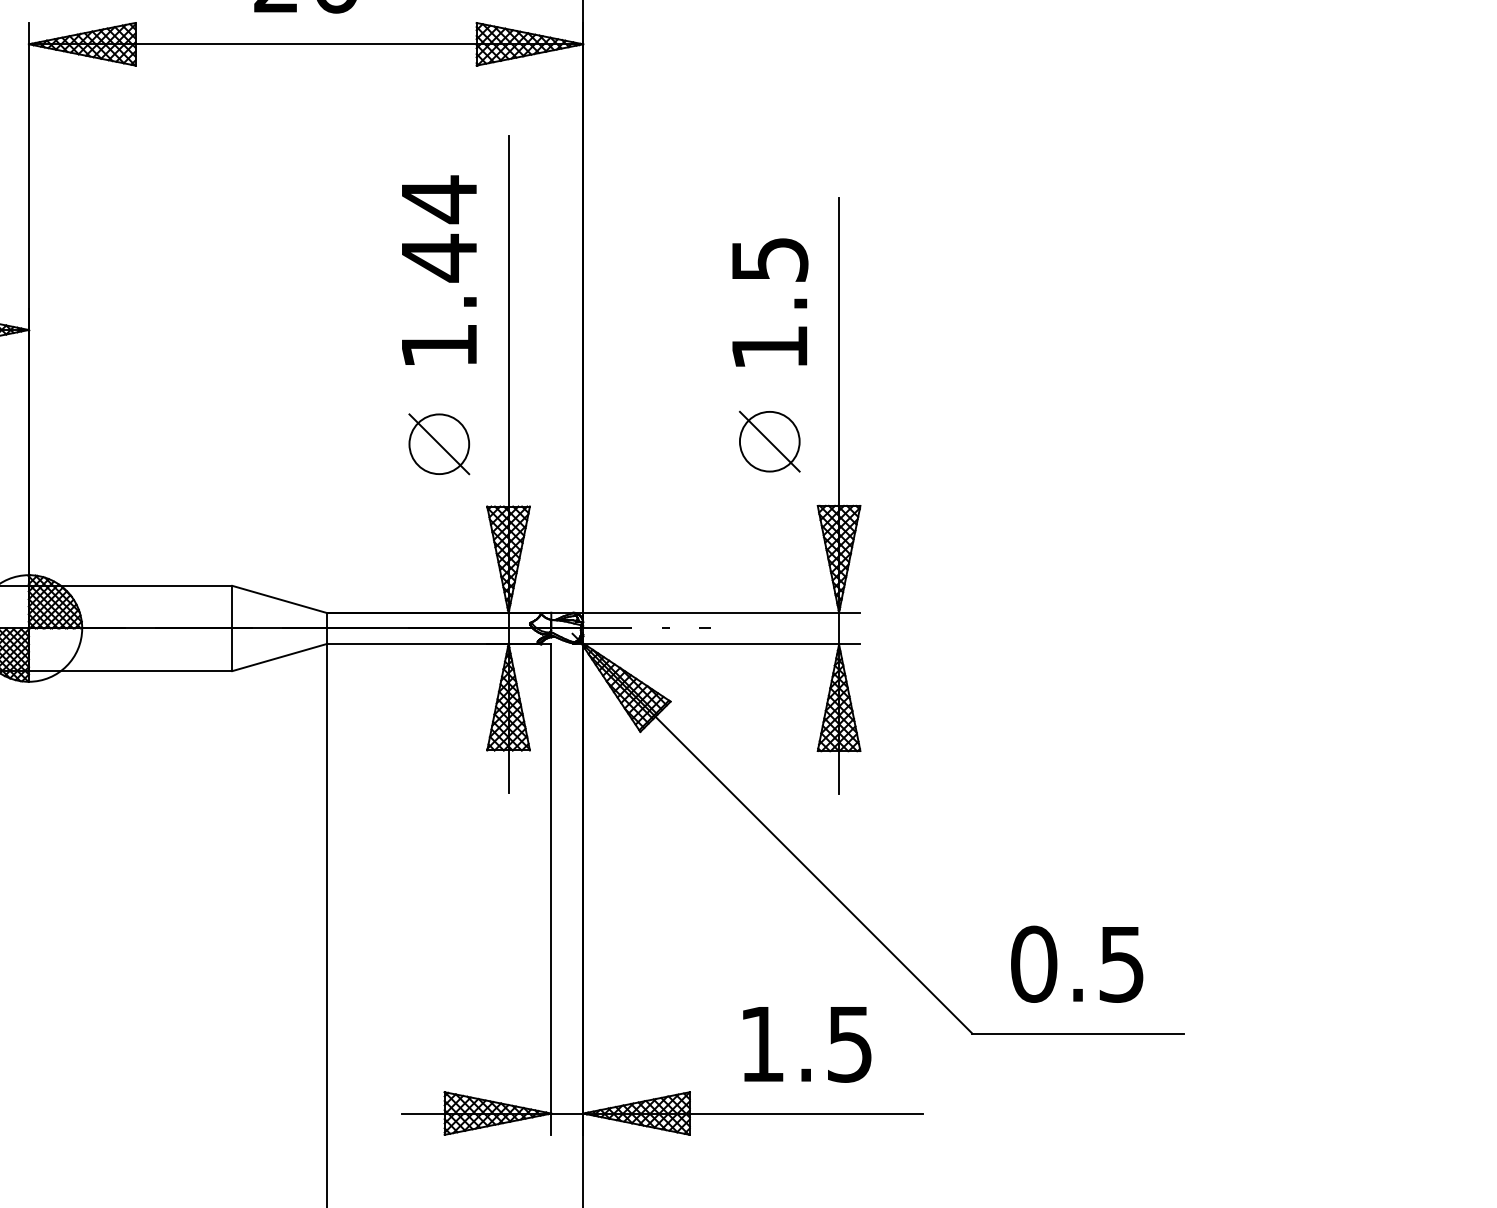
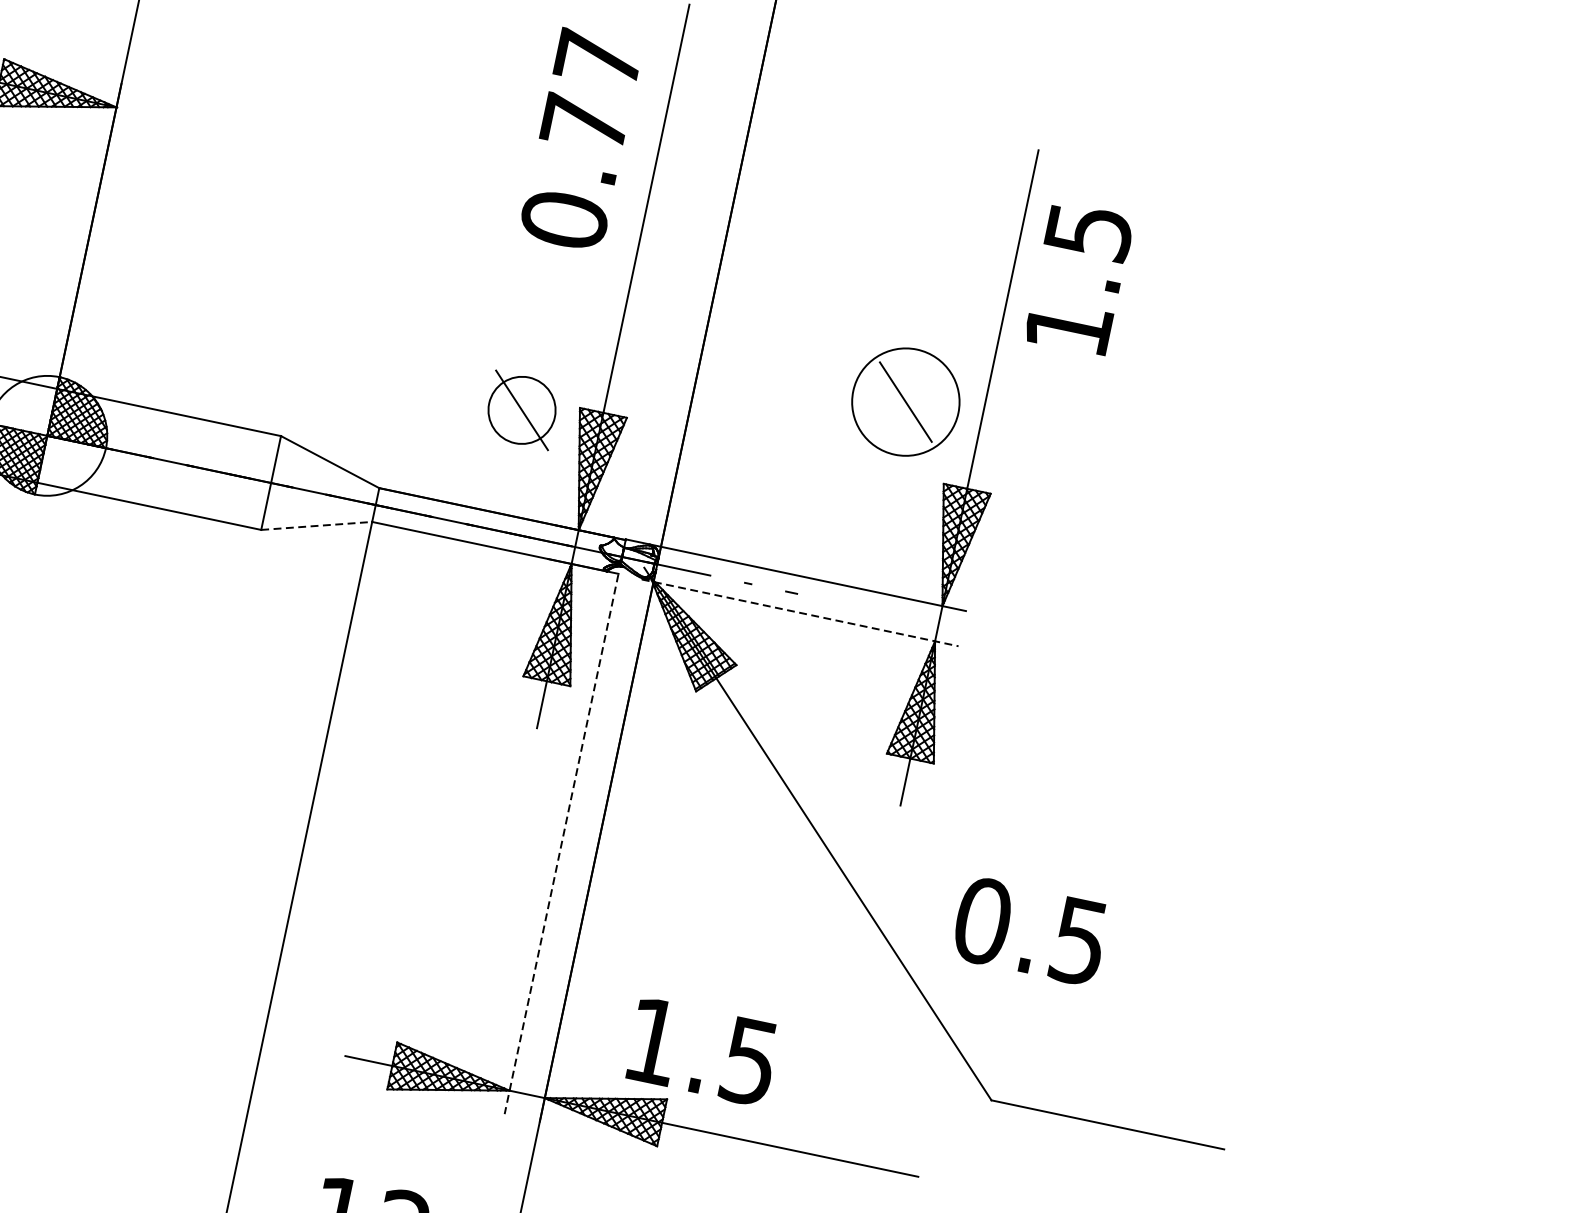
text: (438, 271) -> (580, 138), 1.44 -> 0.77
text: (770, 302) -> (1079, 278), moved
circle: (769, 441) -> (905, 401), size x1.6
part: (439, 444) -> (522, 410), moved
line: (716, 644) -> (800, 612), solid -> dashed
line: (280, 657) -> (317, 526), solid -> dashed
line: (551, 890) -> (561, 845), solid -> dashed
text: (1077, 963) -> (1030, 930), moved
text: (807, 1044) -> (703, 1052), moved

